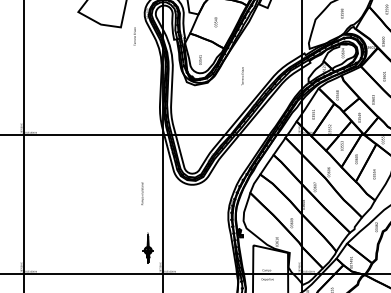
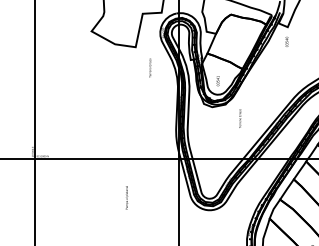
text: (215, 22) -> (286, 42), moved
text: (134, 36) -> (149, 68), moved
text: (242, 76) -> (239, 118), moved
text: (142, 193) -> (126, 197), moved

